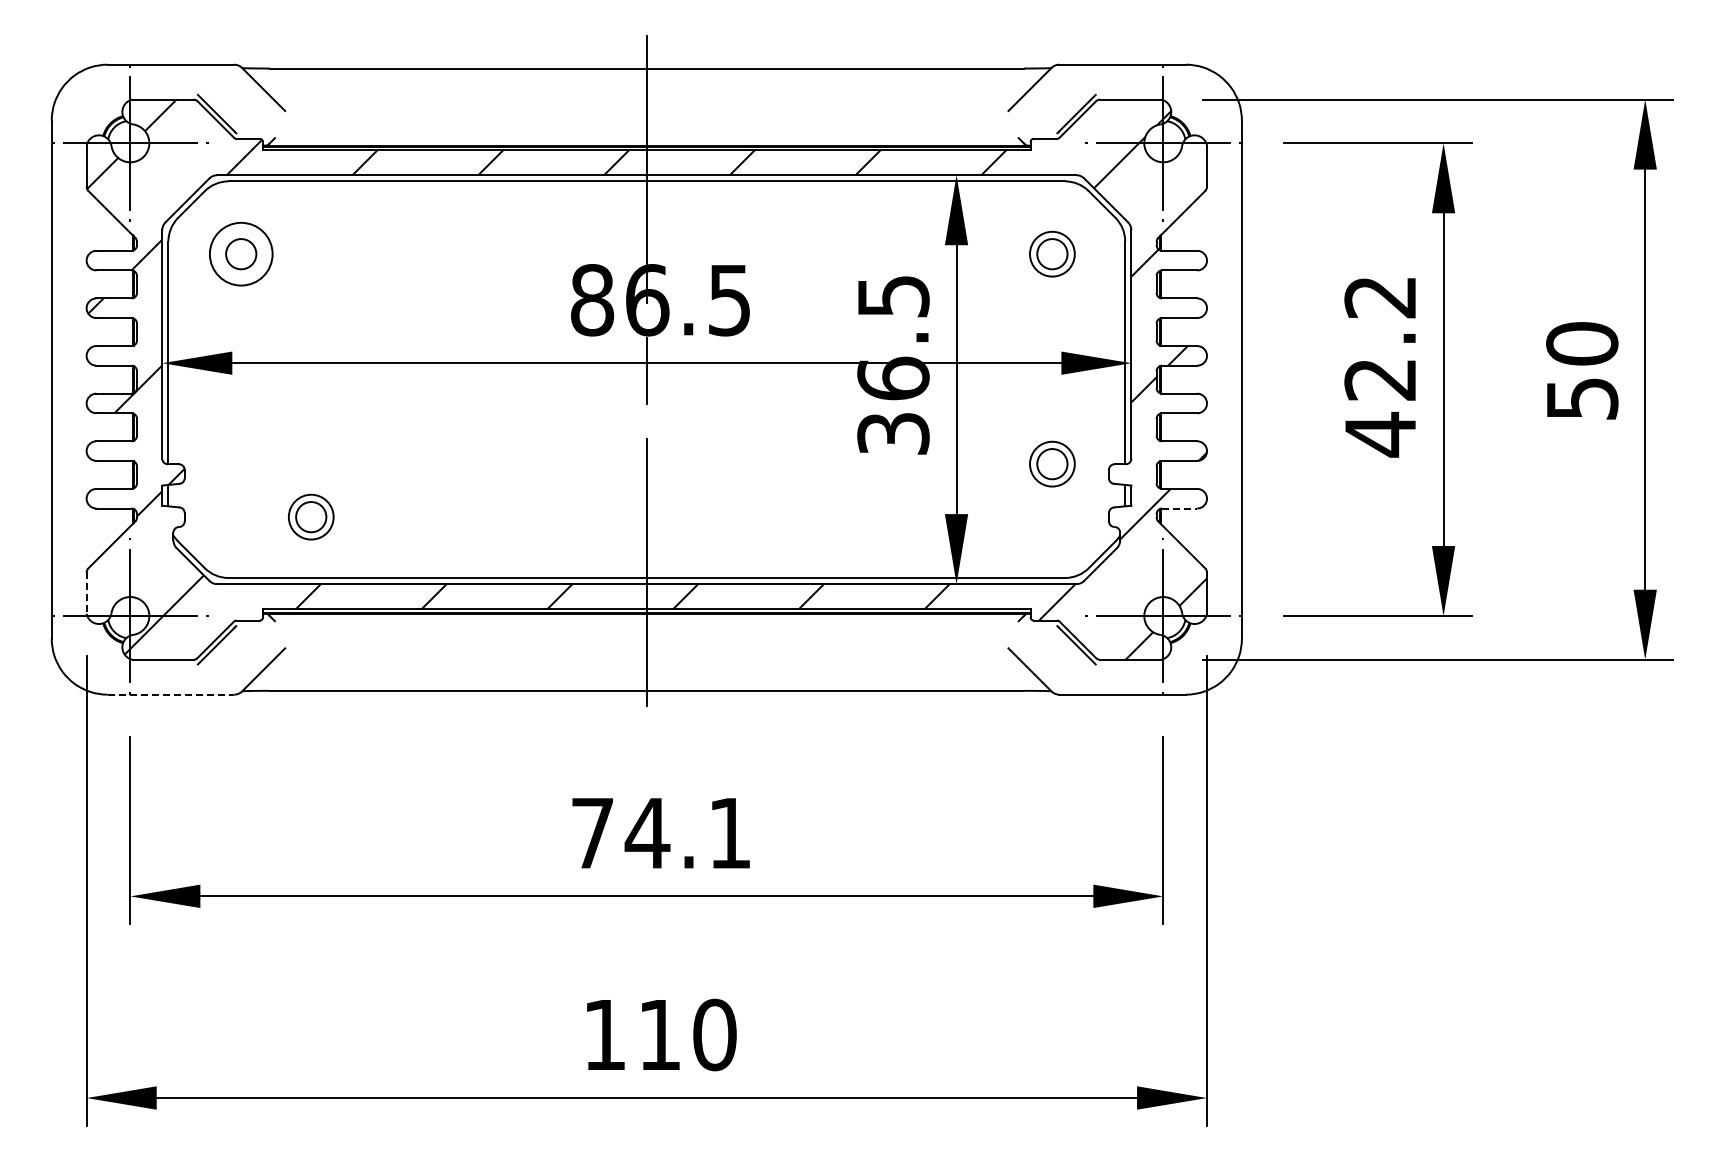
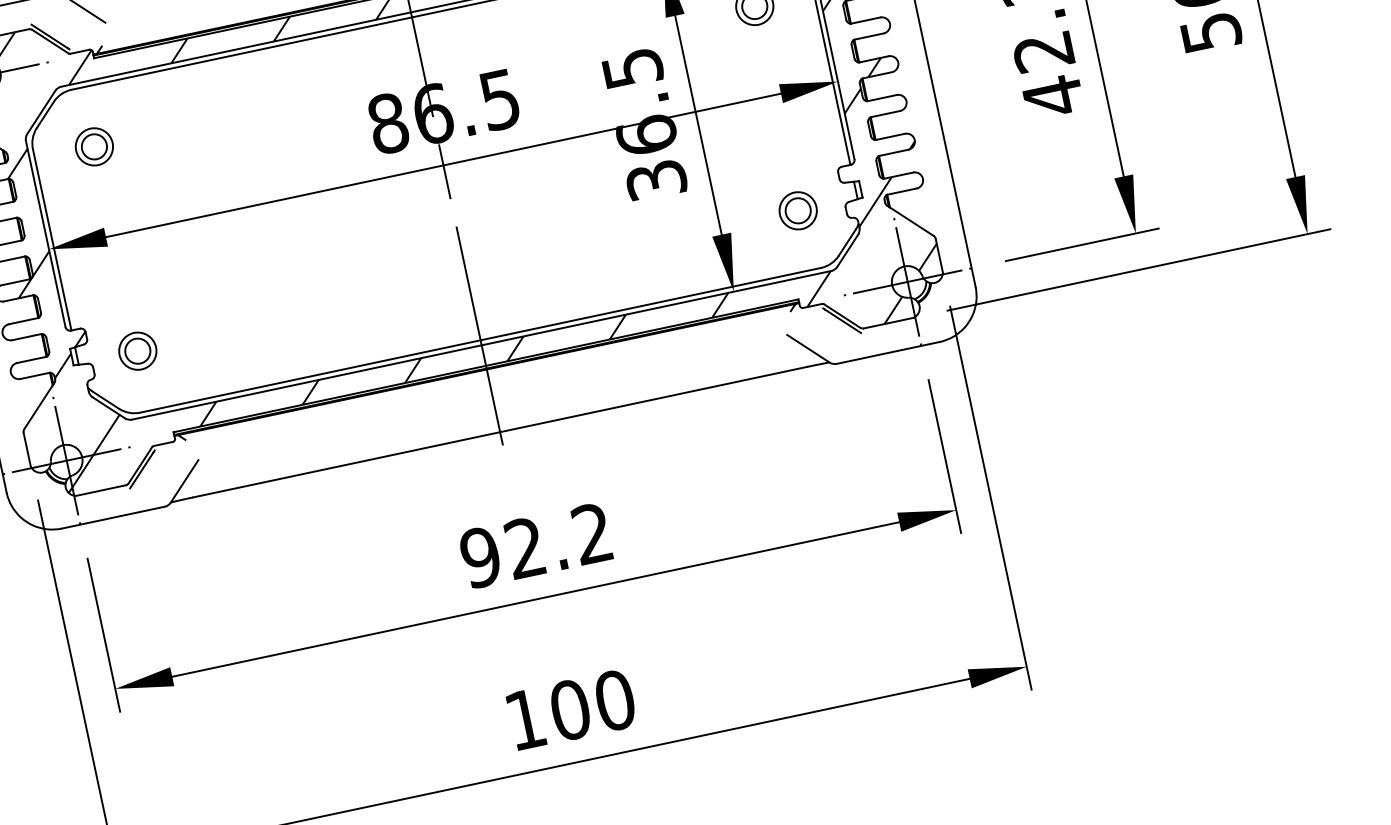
circle: (240, 253) -> (93, 146), size x0.71
part: (1052, 463) -> (798, 210), moved
line: (1179, 508) -> (902, 191), dashed -> solid
part: (311, 516) -> (137, 350), moved
line: (86, 593) -> (27, 449), dashed -> solid
line: (171, 694) -> (113, 517), dashed -> solid
text: (659, 833) -> (535, 546), 74.1 -> 92.2
text: (659, 1034) -> (569, 709), 110 -> 100

